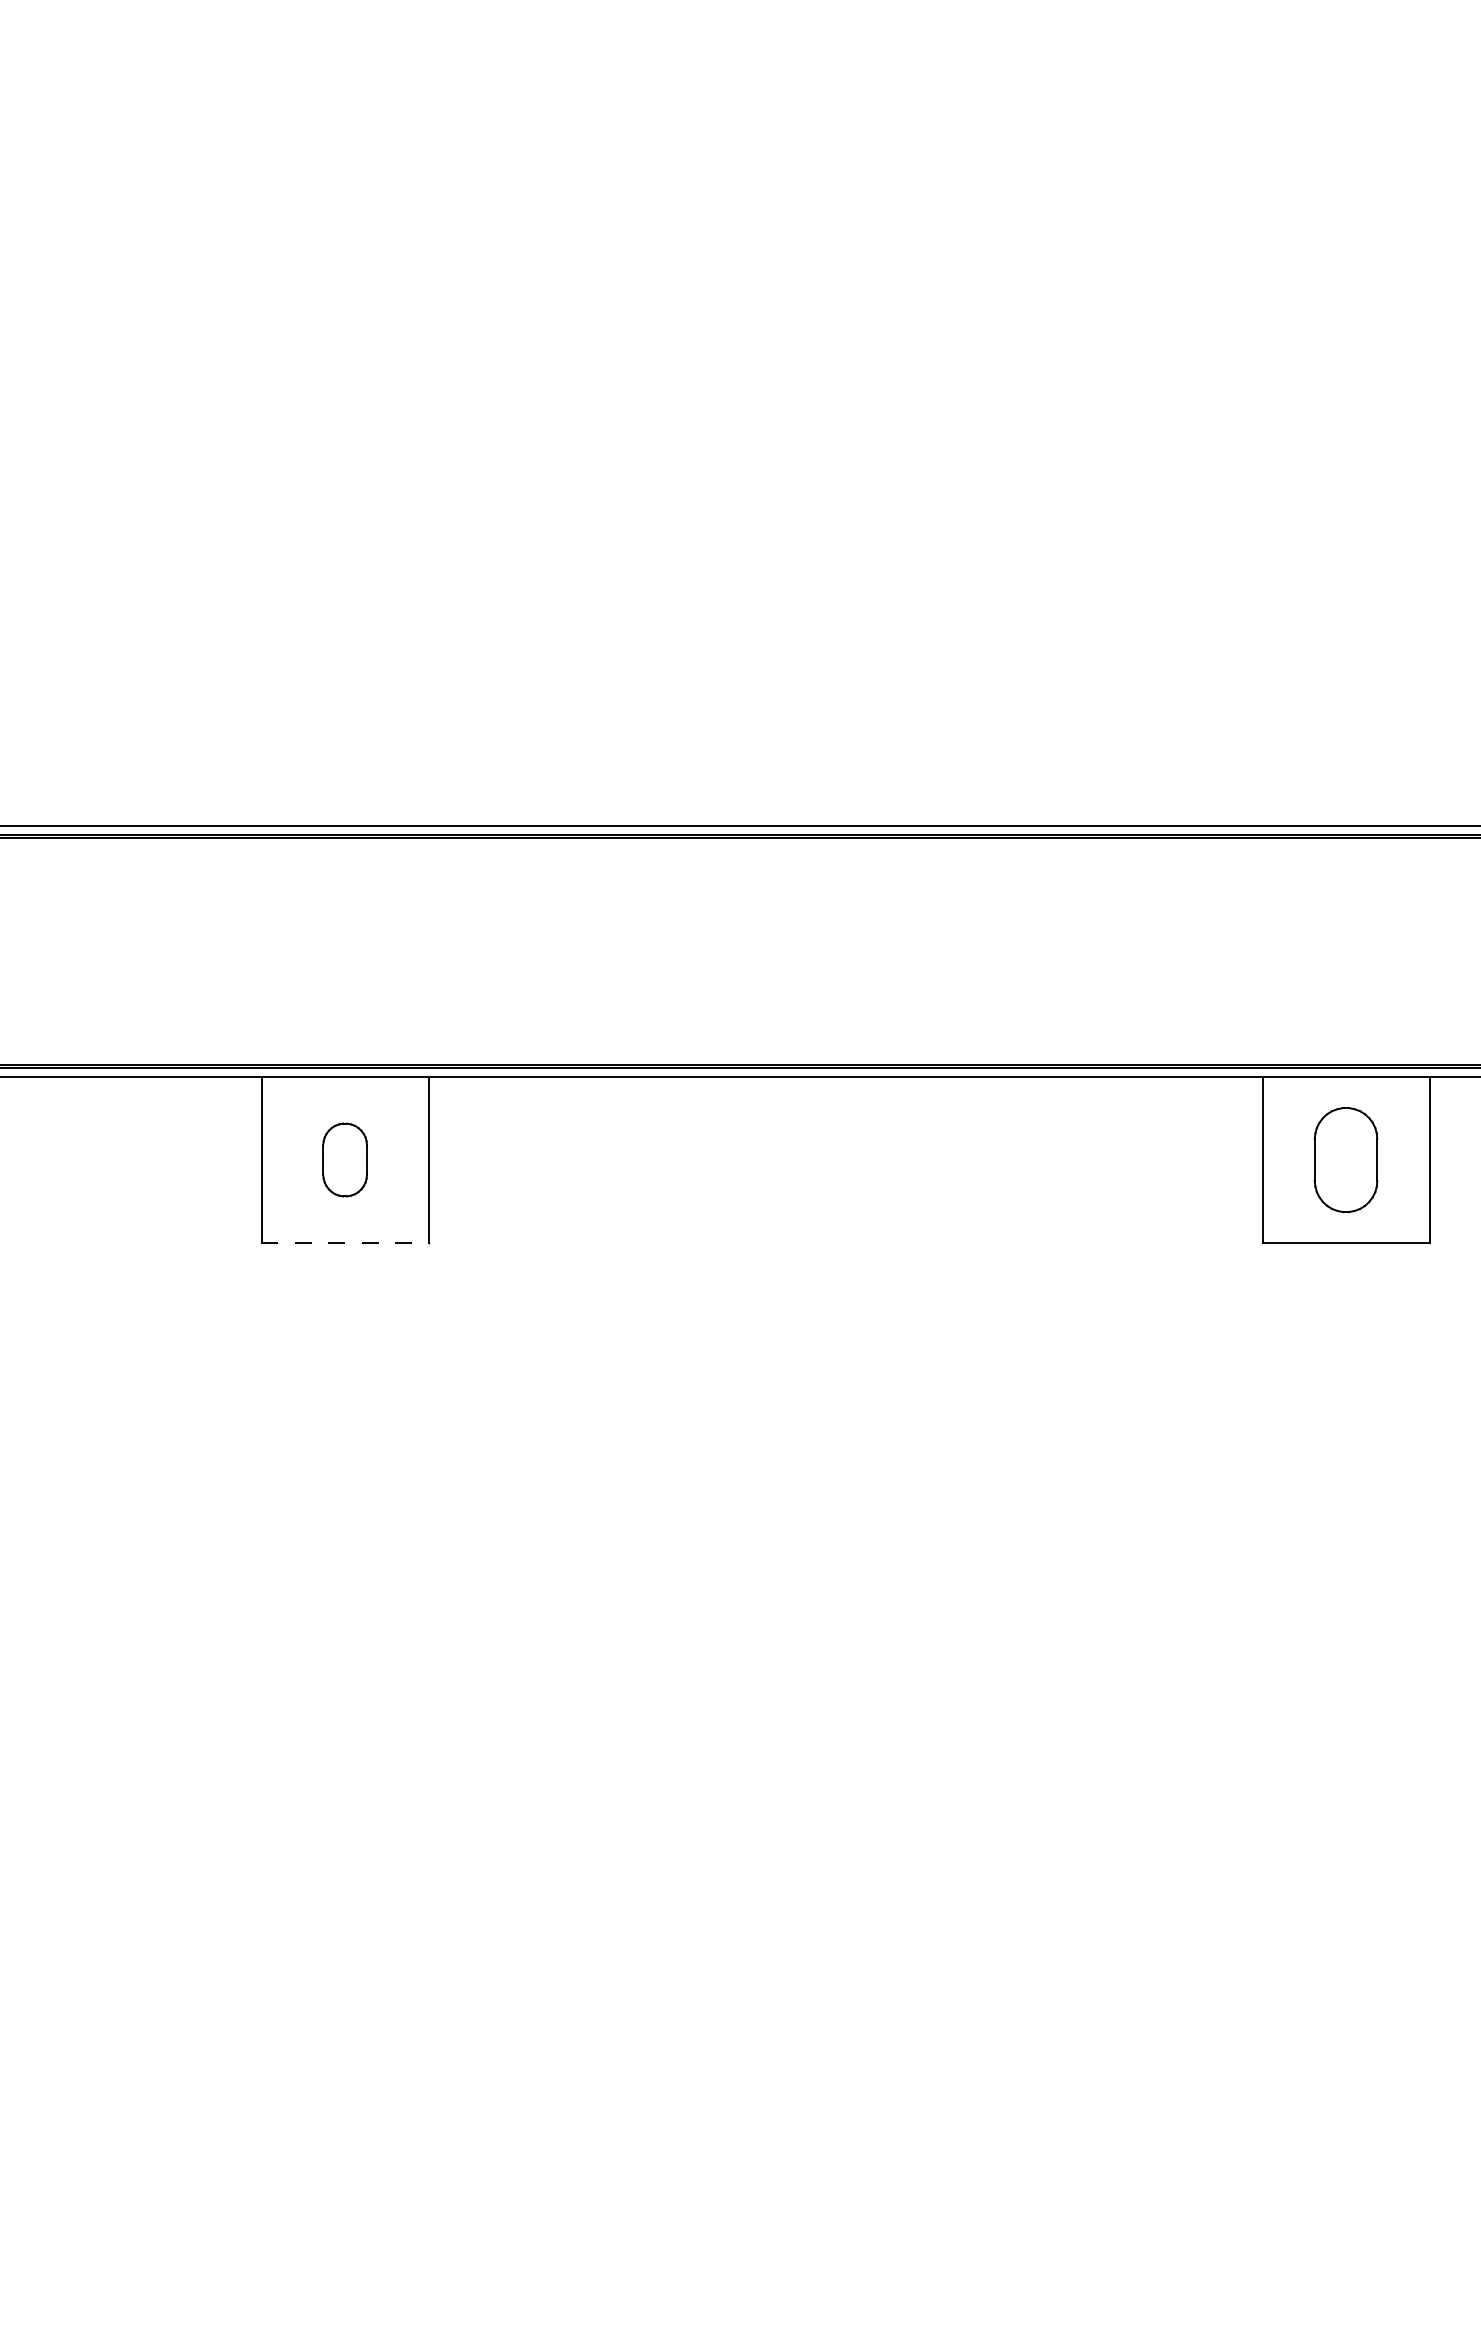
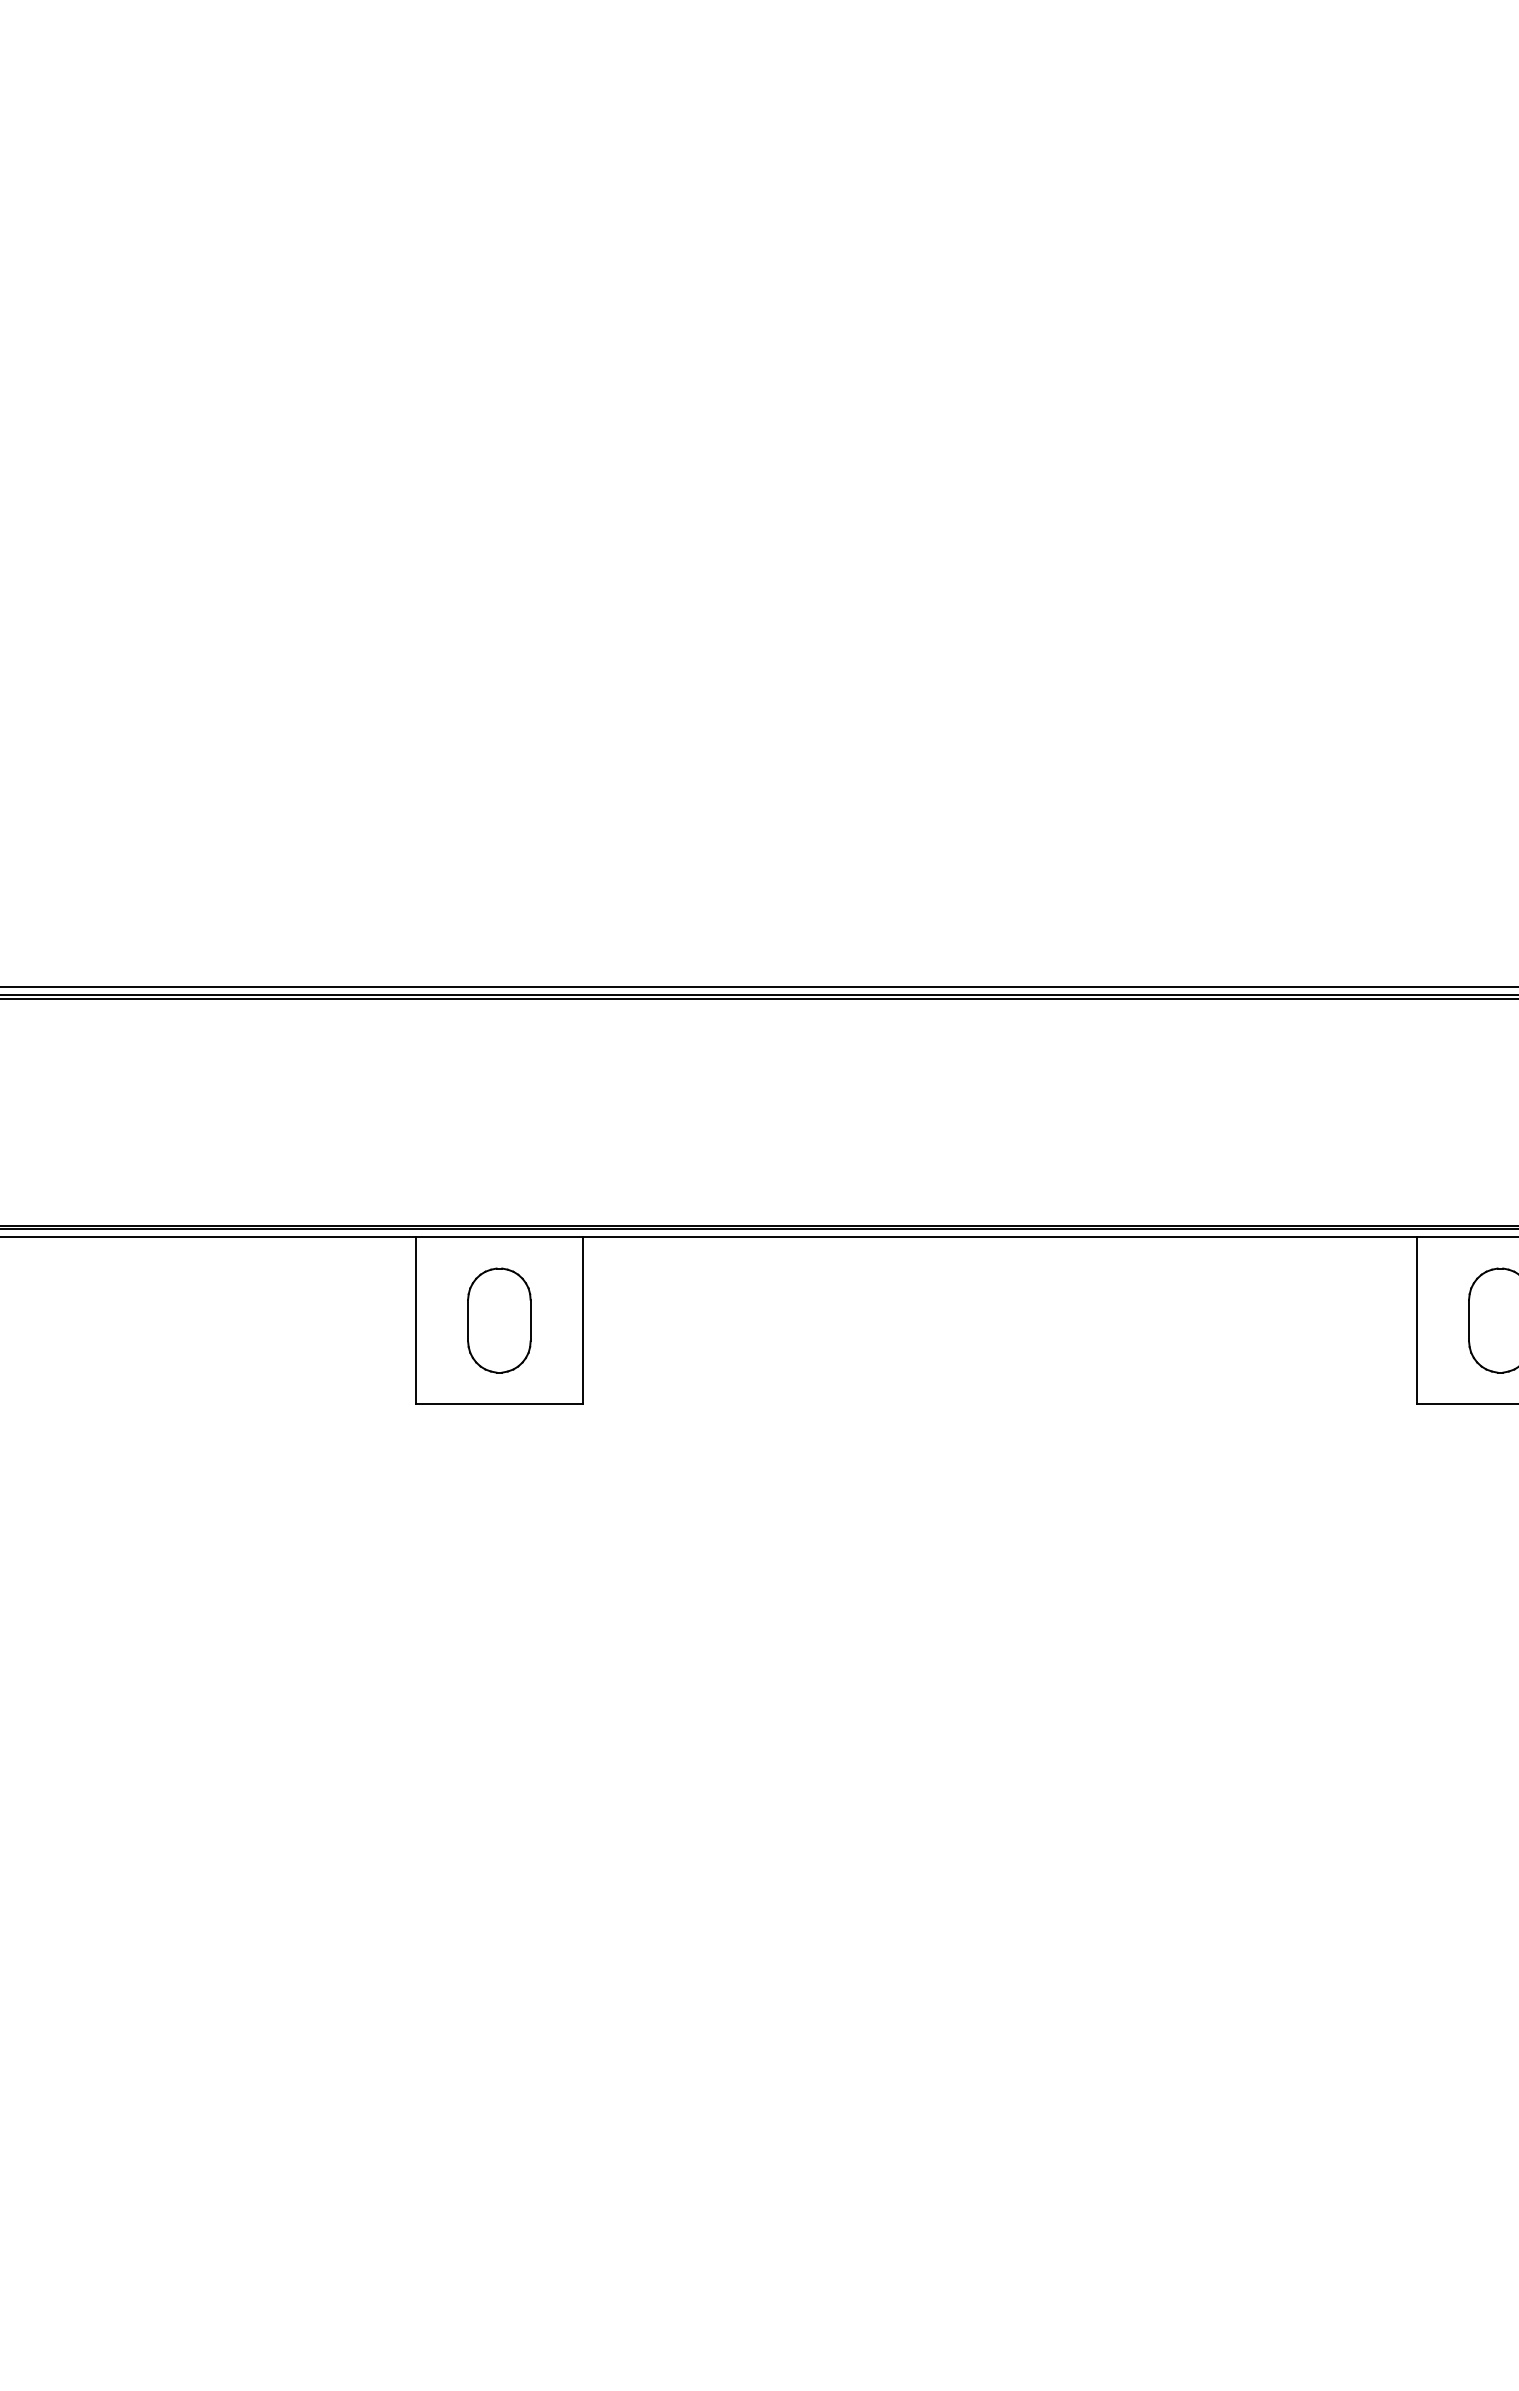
part: (345, 1159) -> (499, 1320), size x1.43
line: (345, 1243) -> (499, 1404), dashed -> solid

